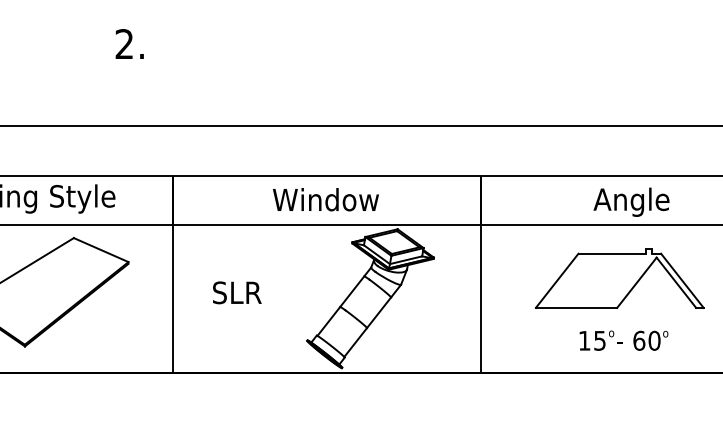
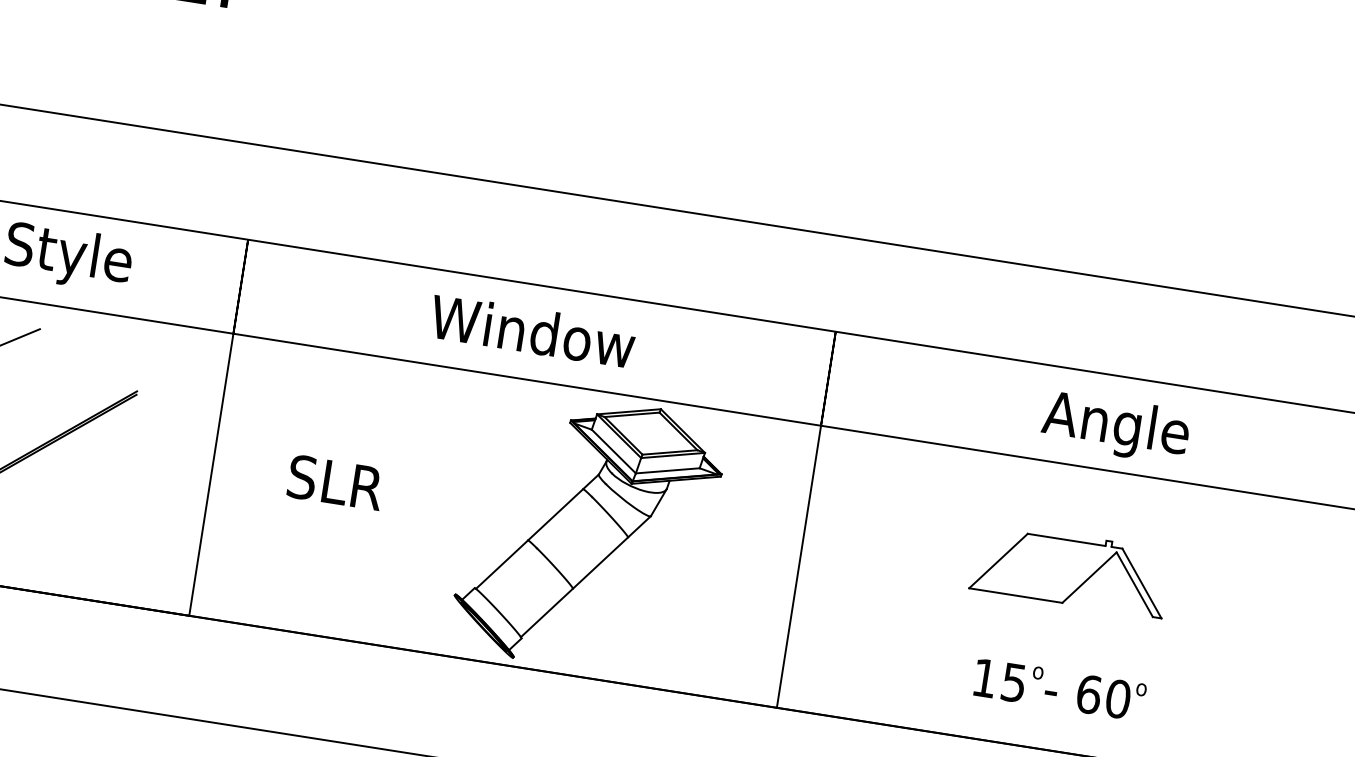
line: (100, 250) -> (87, 360), removed
part: (619, 278) -> (1069, 569), size x0.6

